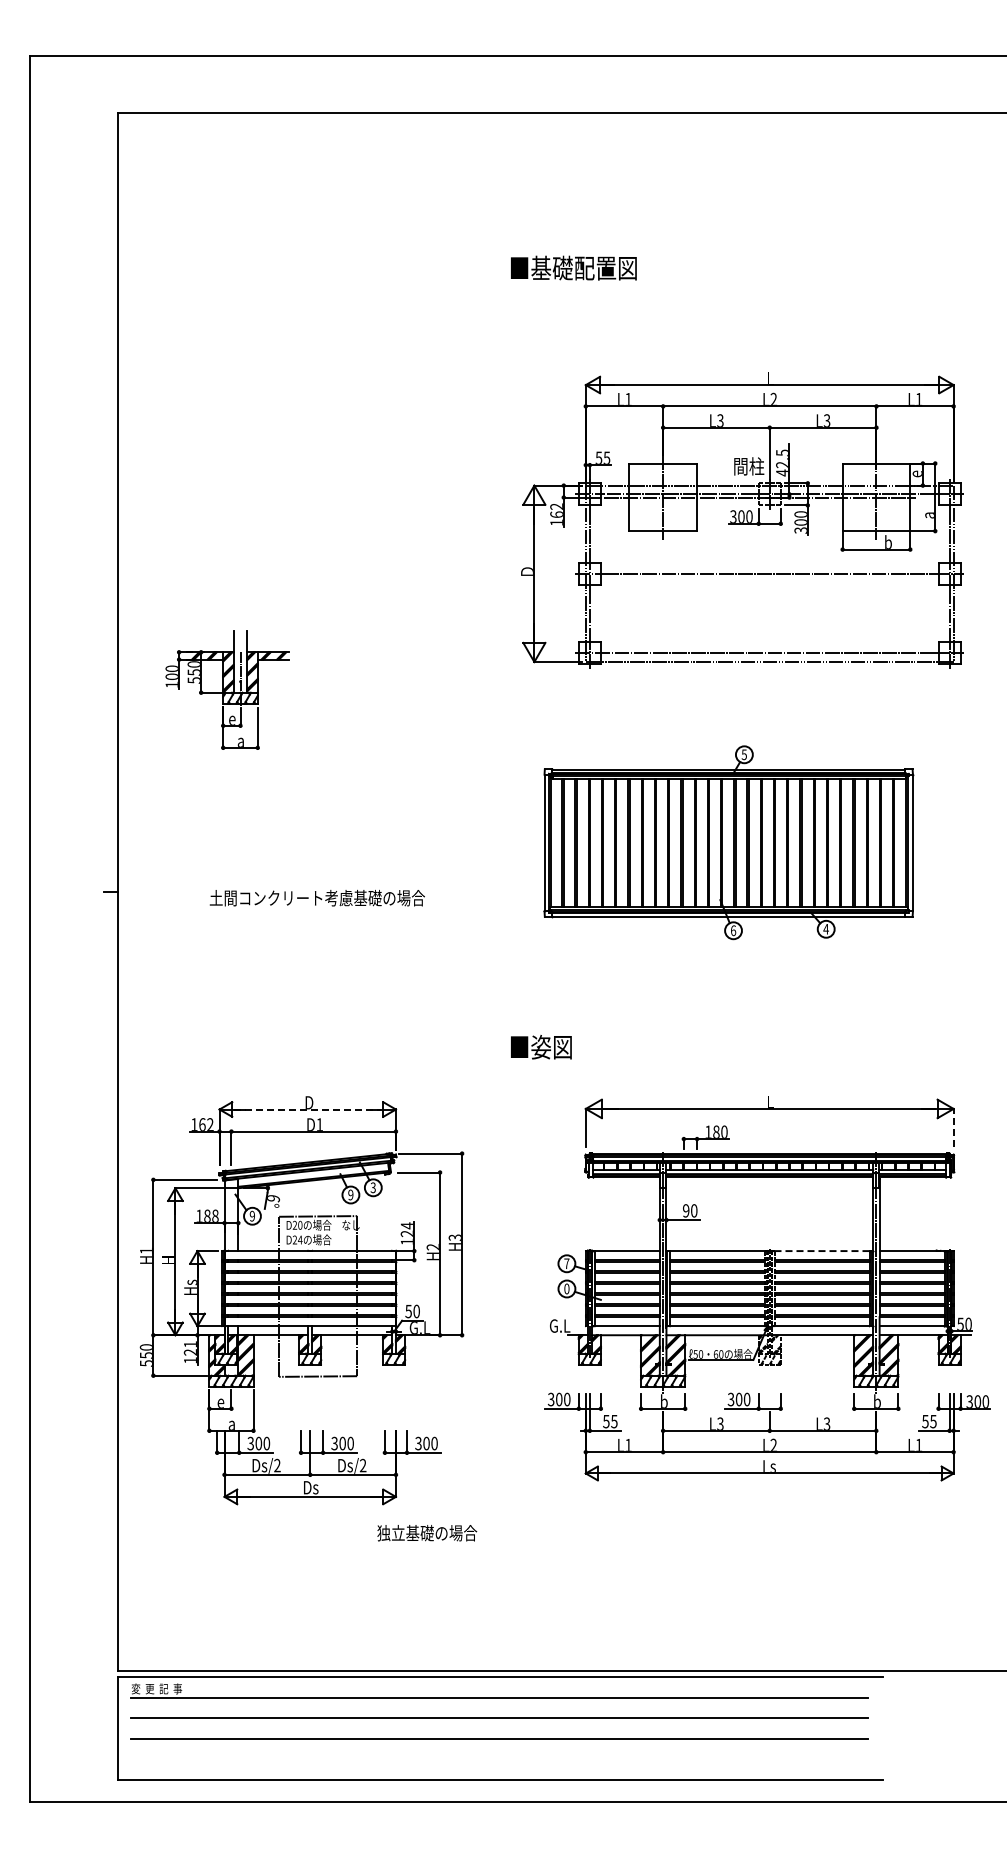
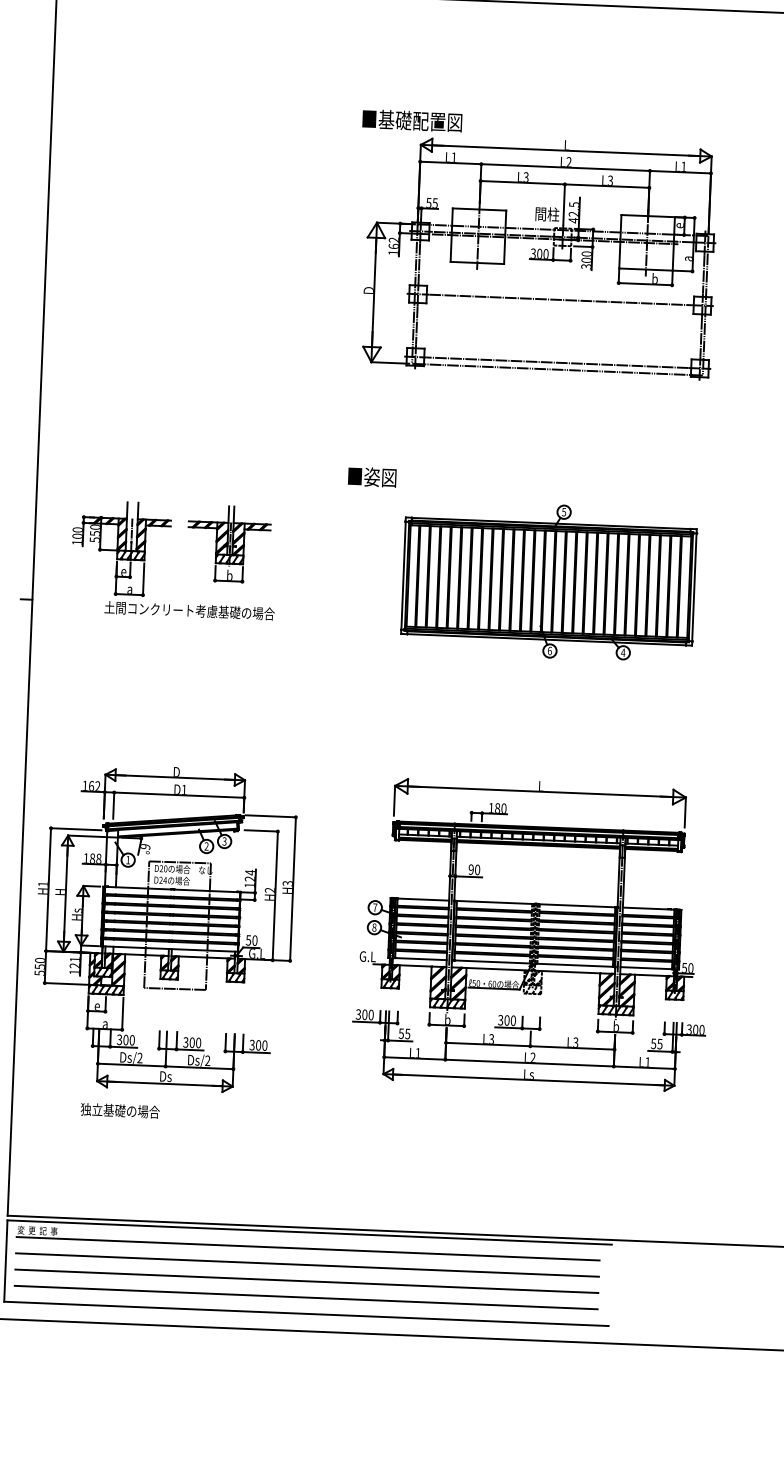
part: (742, 520) -> (540, 256), moved
part: (227, 689) -> (120, 548), moved
part: (363, 811) -> (228, 543), added
part: (728, 842) -> (548, 581), moved
text: (541, 1047) -> (372, 477), moved
line: (307, 1109) -> (175, 777), dashed -> solid
line: (953, 1127) -> (685, 812), dashed -> solid
text: (350, 1195) -> (206, 846), 9 -> 2
text: (251, 1215) -> (127, 859), 9 -> 1
line: (822, 1251) -> (577, 906), dashed -> solid
text: (566, 1288) -> (374, 927), 0 -> 8
text: (427, 1533) -> (120, 1111), moved
line: (499, 1759) -> (306, 1297), added

